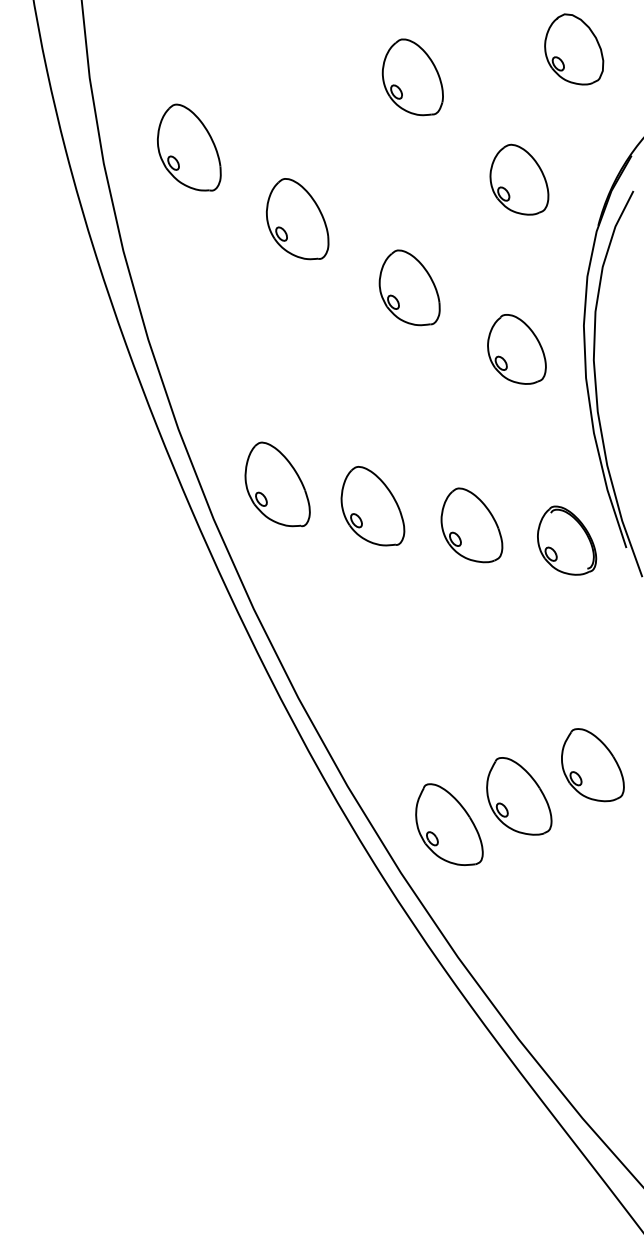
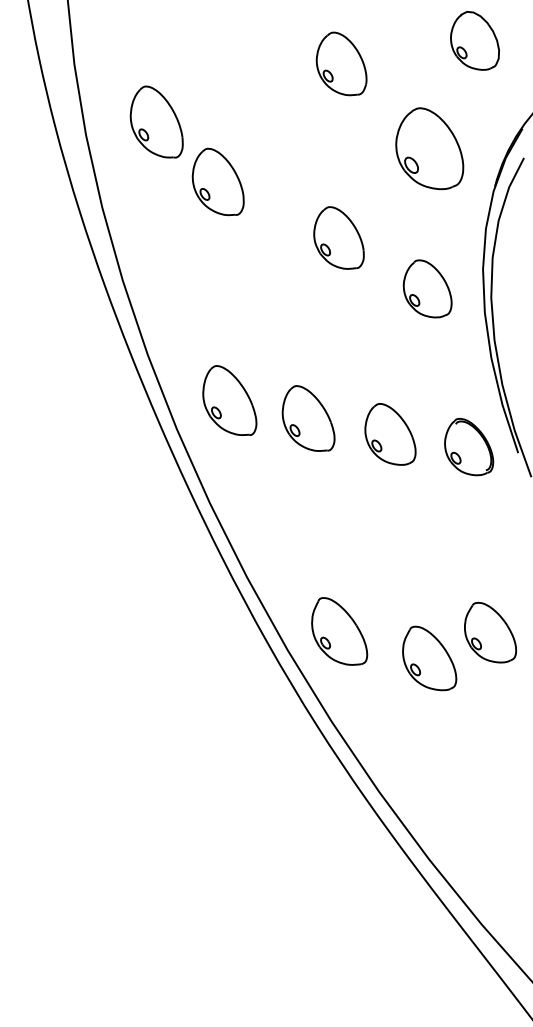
part: (519, 179) -> (429, 148), size x1.4
part: (297, 219) -> (218, 182), moved
part: (449, 824) -> (339, 631), moved

